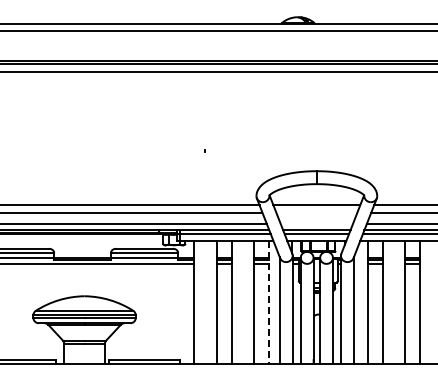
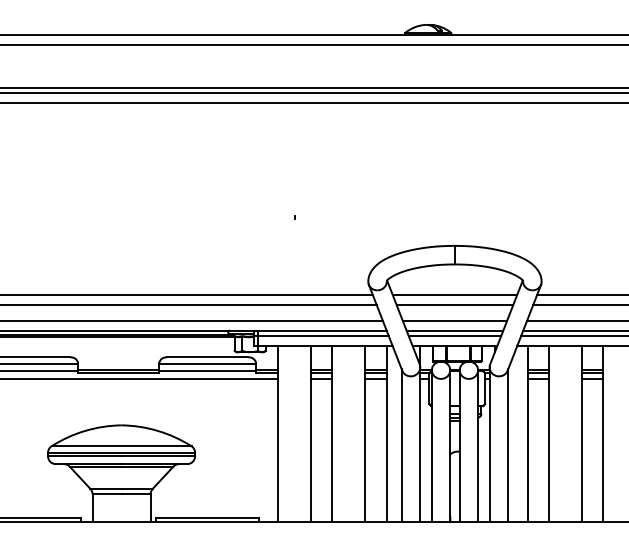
line: (316, 212) -> (454, 305), added
line: (316, 223) -> (454, 320), added
line: (269, 302) -> (386, 434), dashed -> solid

